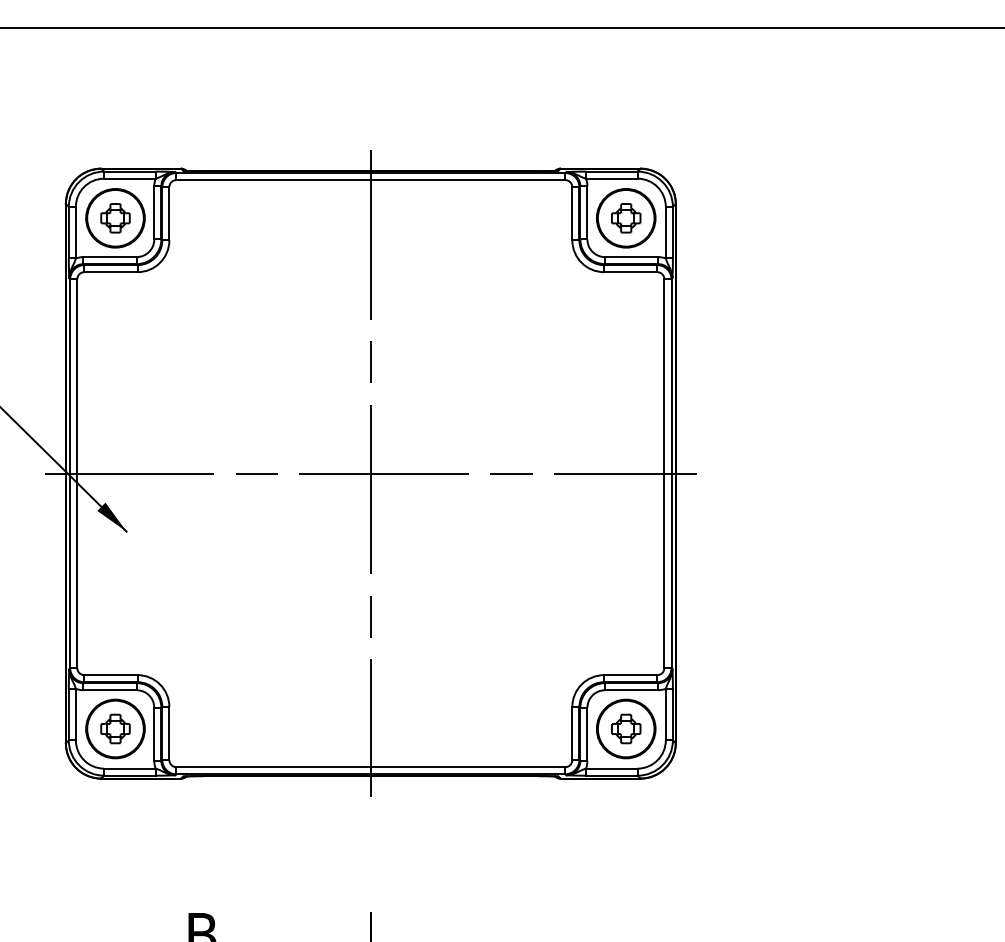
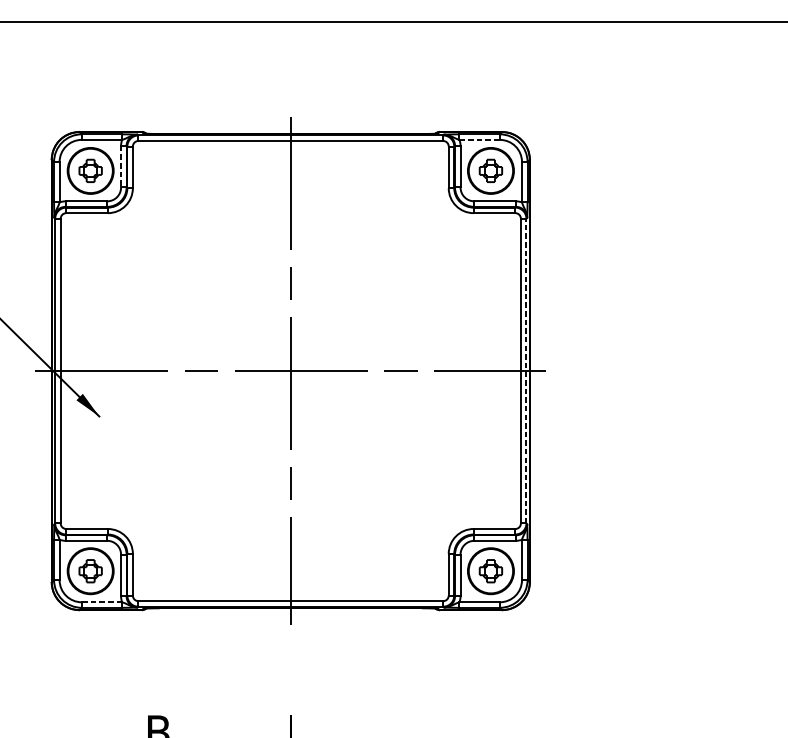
line: (611, 178) -> (479, 139), solid -> dashed
line: (154, 212) -> (121, 166), solid -> dashed
line: (671, 473) -> (526, 370), solid -> dashed
line: (129, 768) -> (101, 602), solid -> dashed

